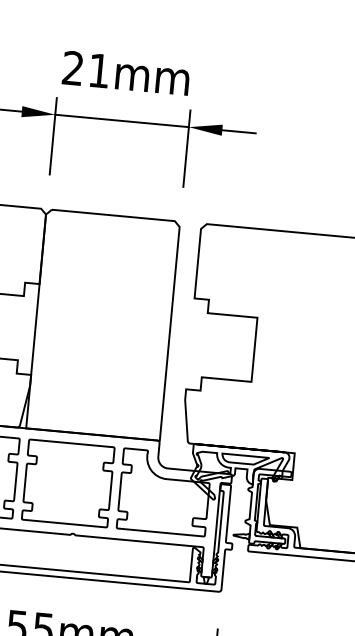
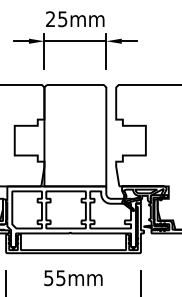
text: (98, 71) -> (62, 19), 21mm -> 25mm

